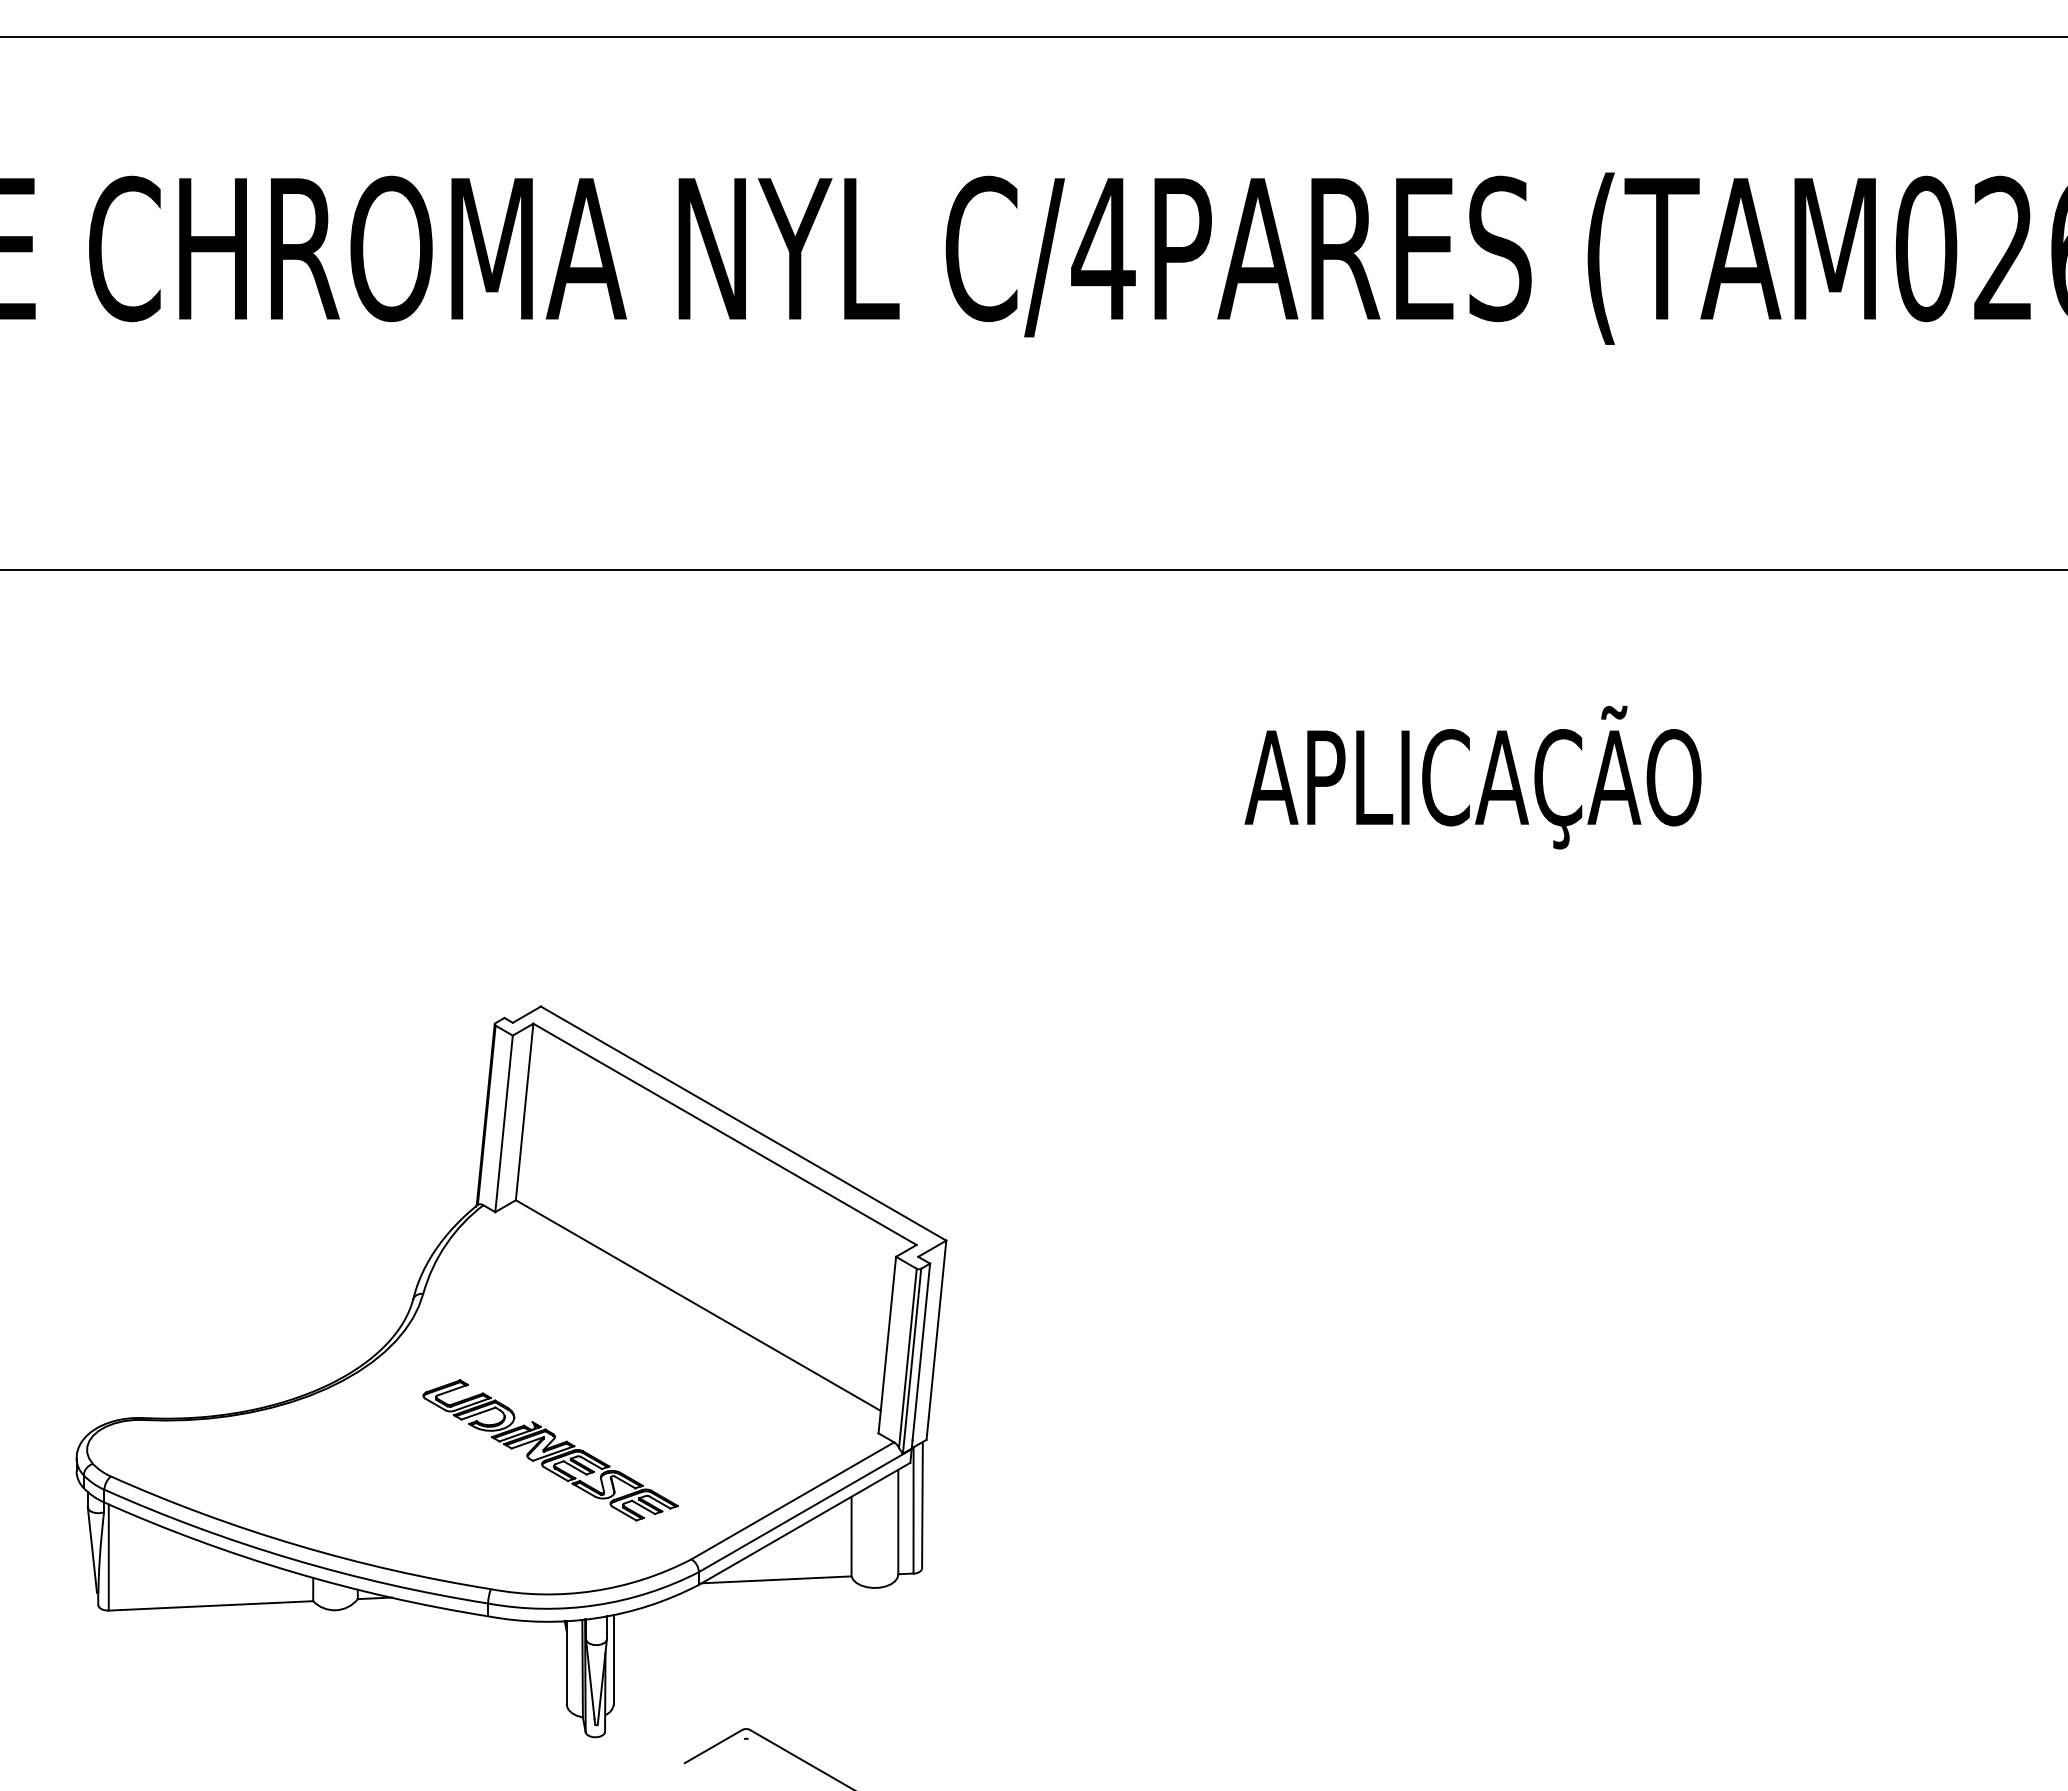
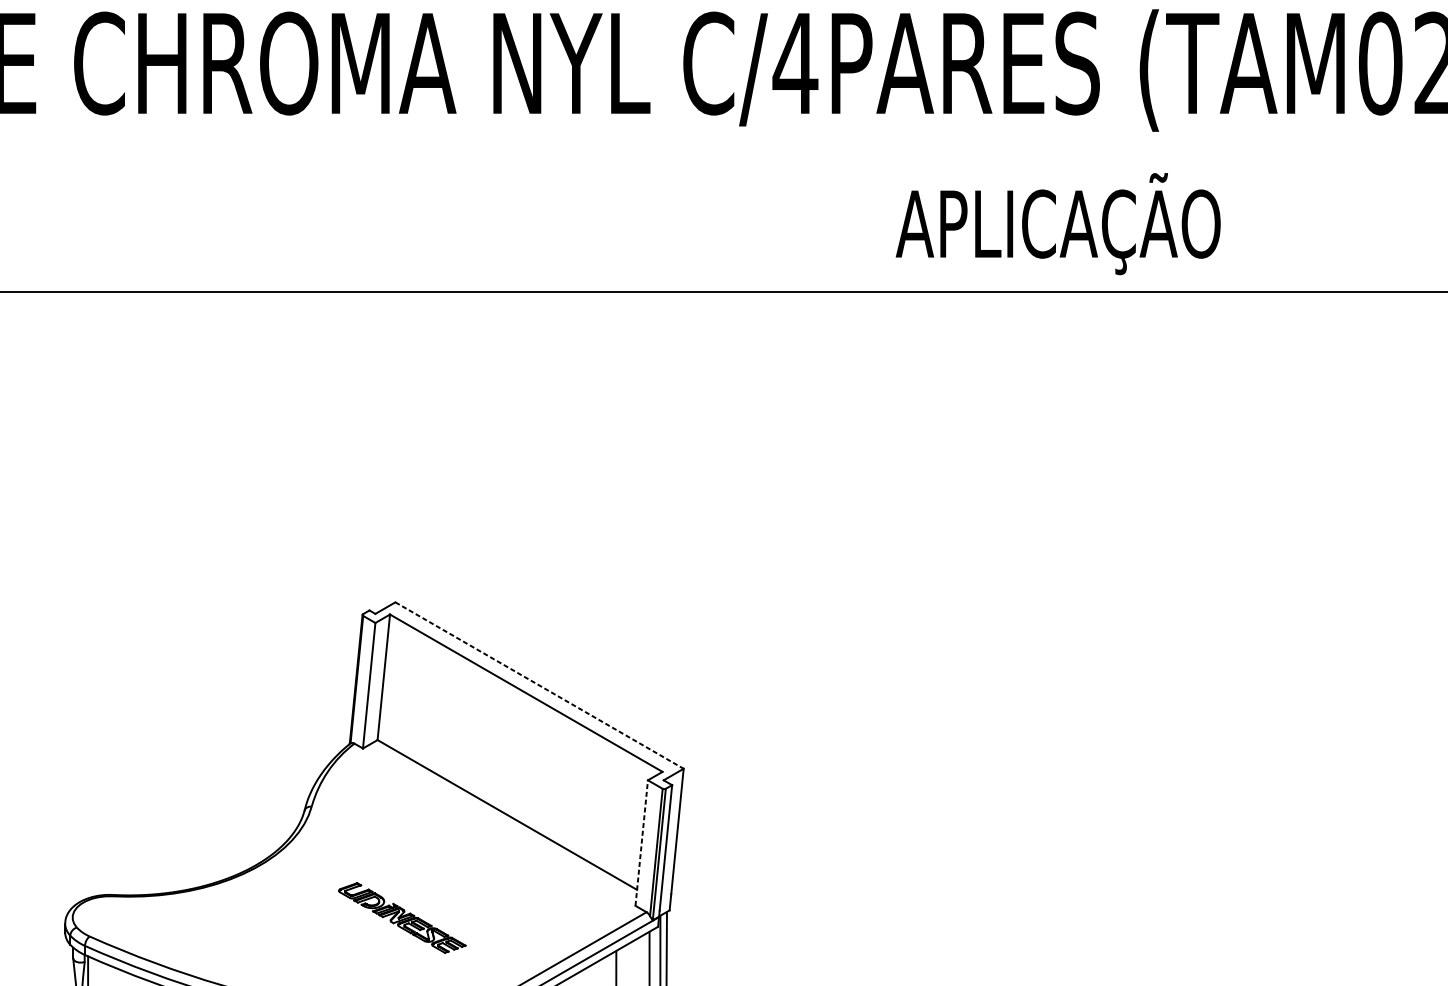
text: (1472, 777) -> (1057, 223), moved
line: (744, 1123) -> (540, 685), solid -> dashed
line: (887, 1345) -> (641, 843), solid -> dashed
part: (550, 1450) -> (402, 918), size x0.7

